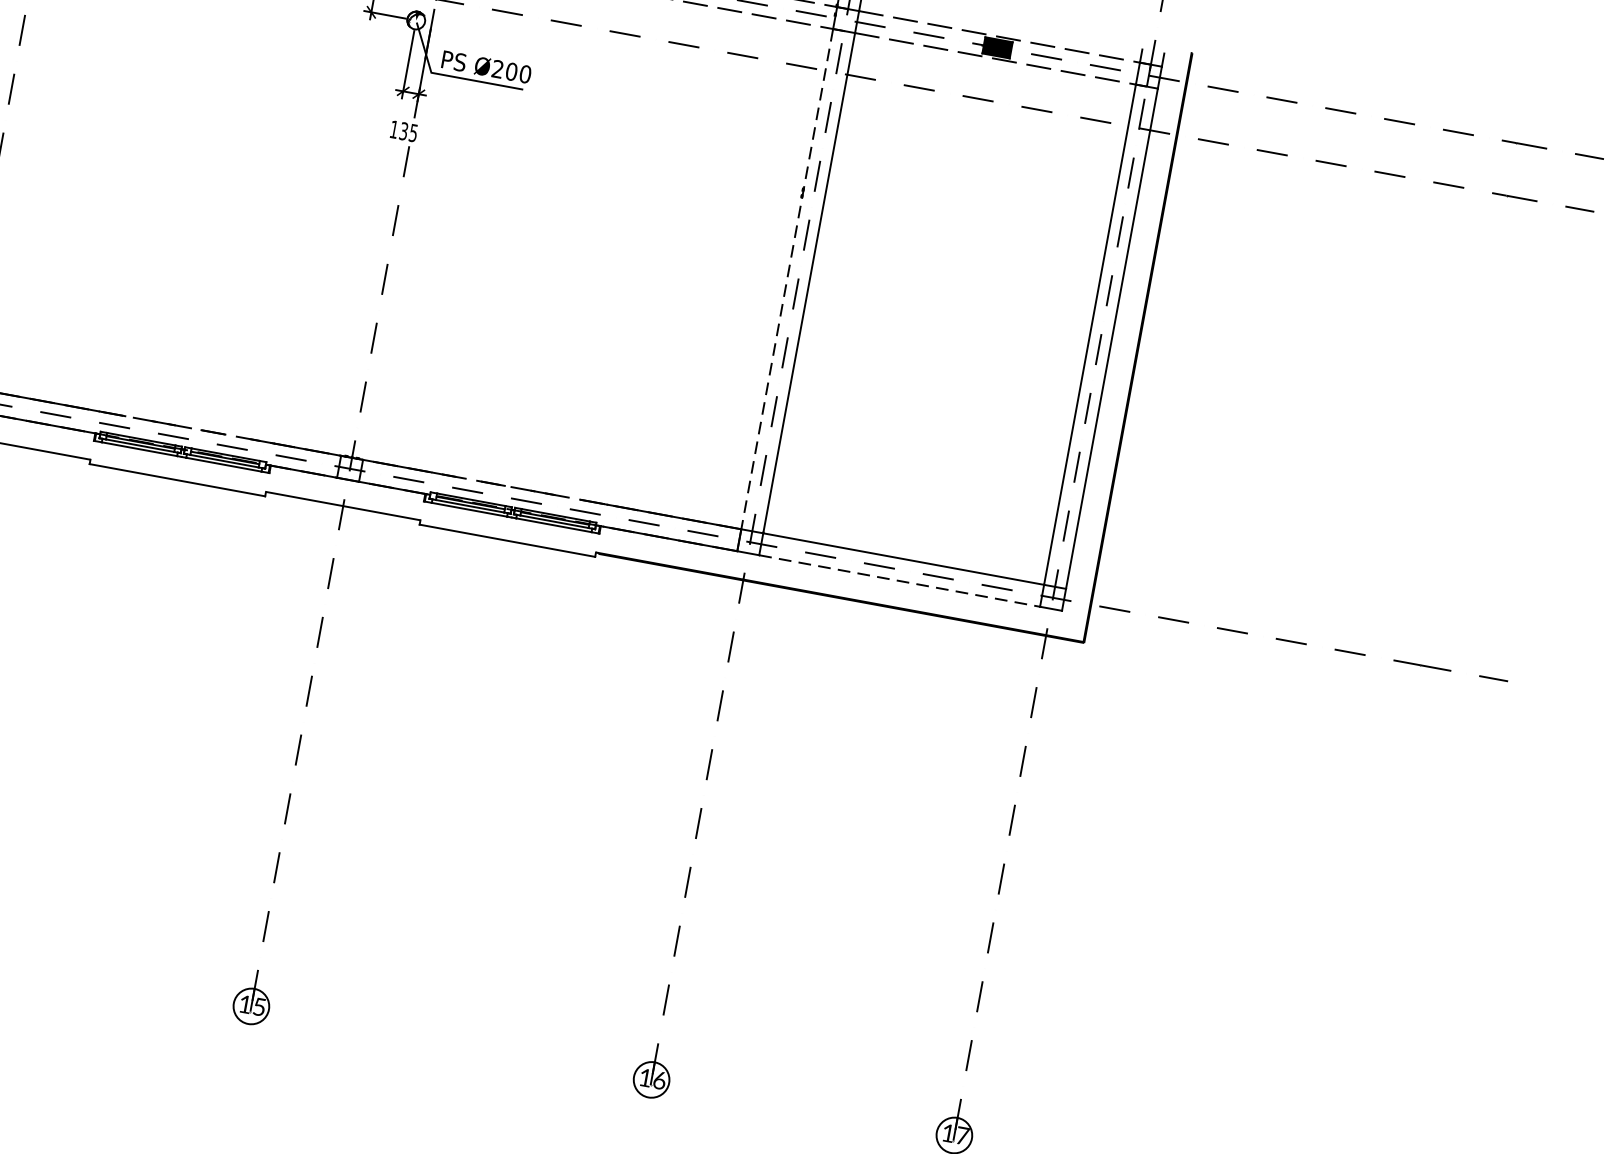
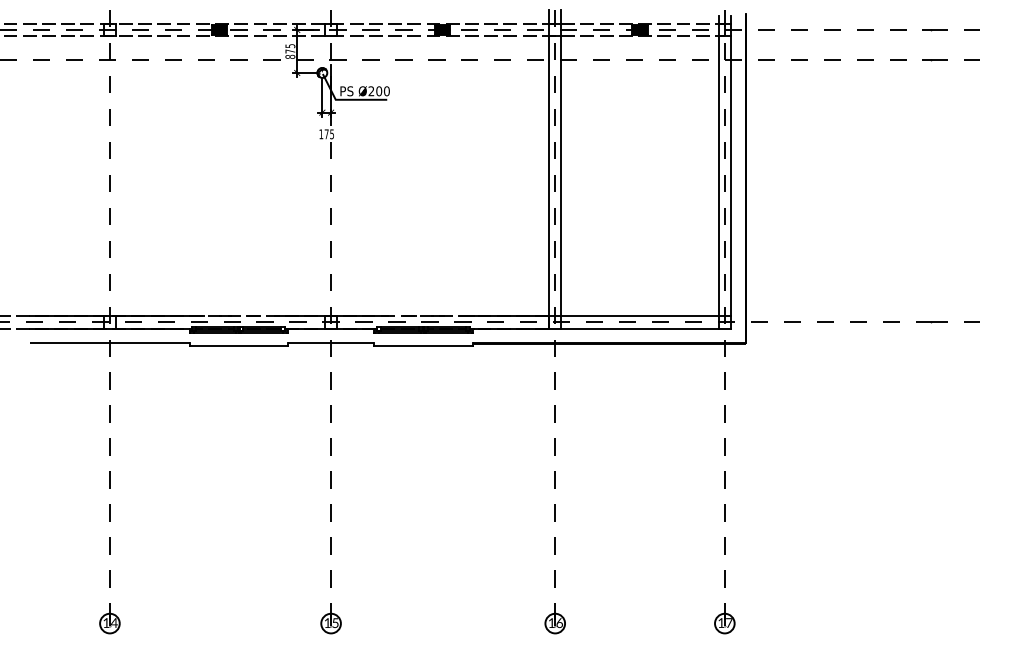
text: (403, 131) -> (326, 134), 135 -> 175
line: (787, 279) -> (549, 176), dashed -> solid
line: (900, 580) -> (640, 328), dashed -> solid

